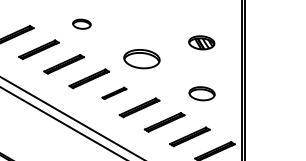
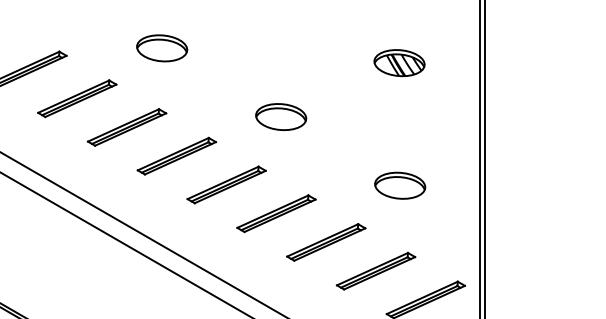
part: (81, 23) -> (161, 46), size x1.43
part: (201, 42) -> (399, 62), moved
part: (141, 58) -> (280, 115), size x0.71
part: (114, 93) -> (226, 185), size x1.67

